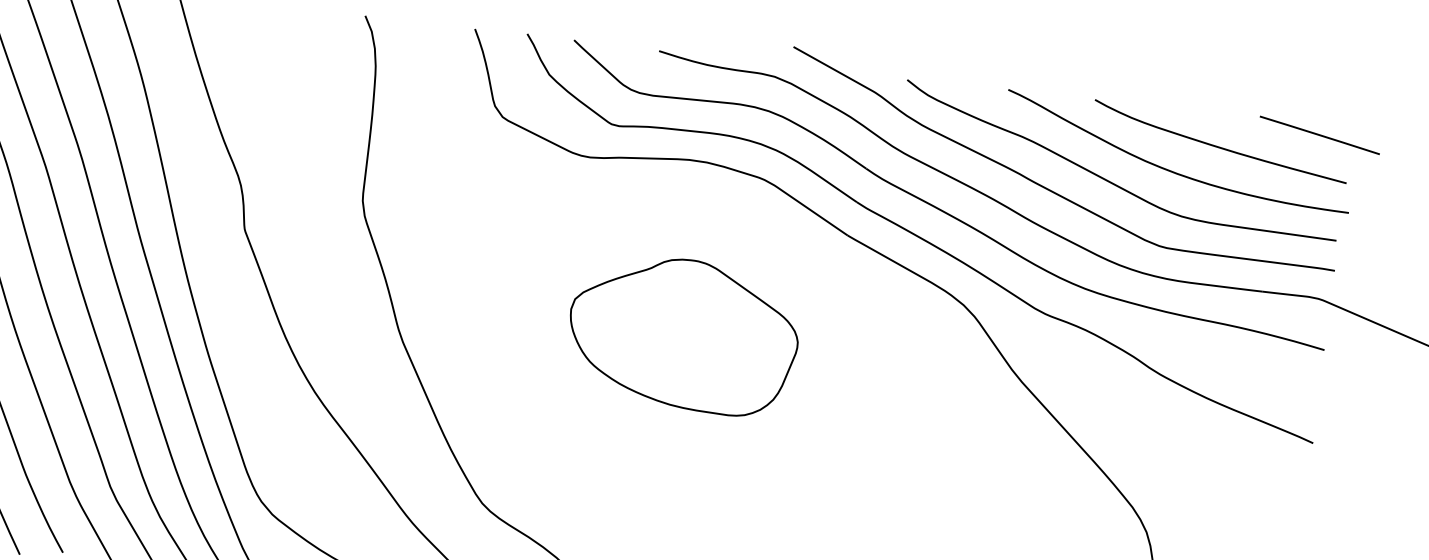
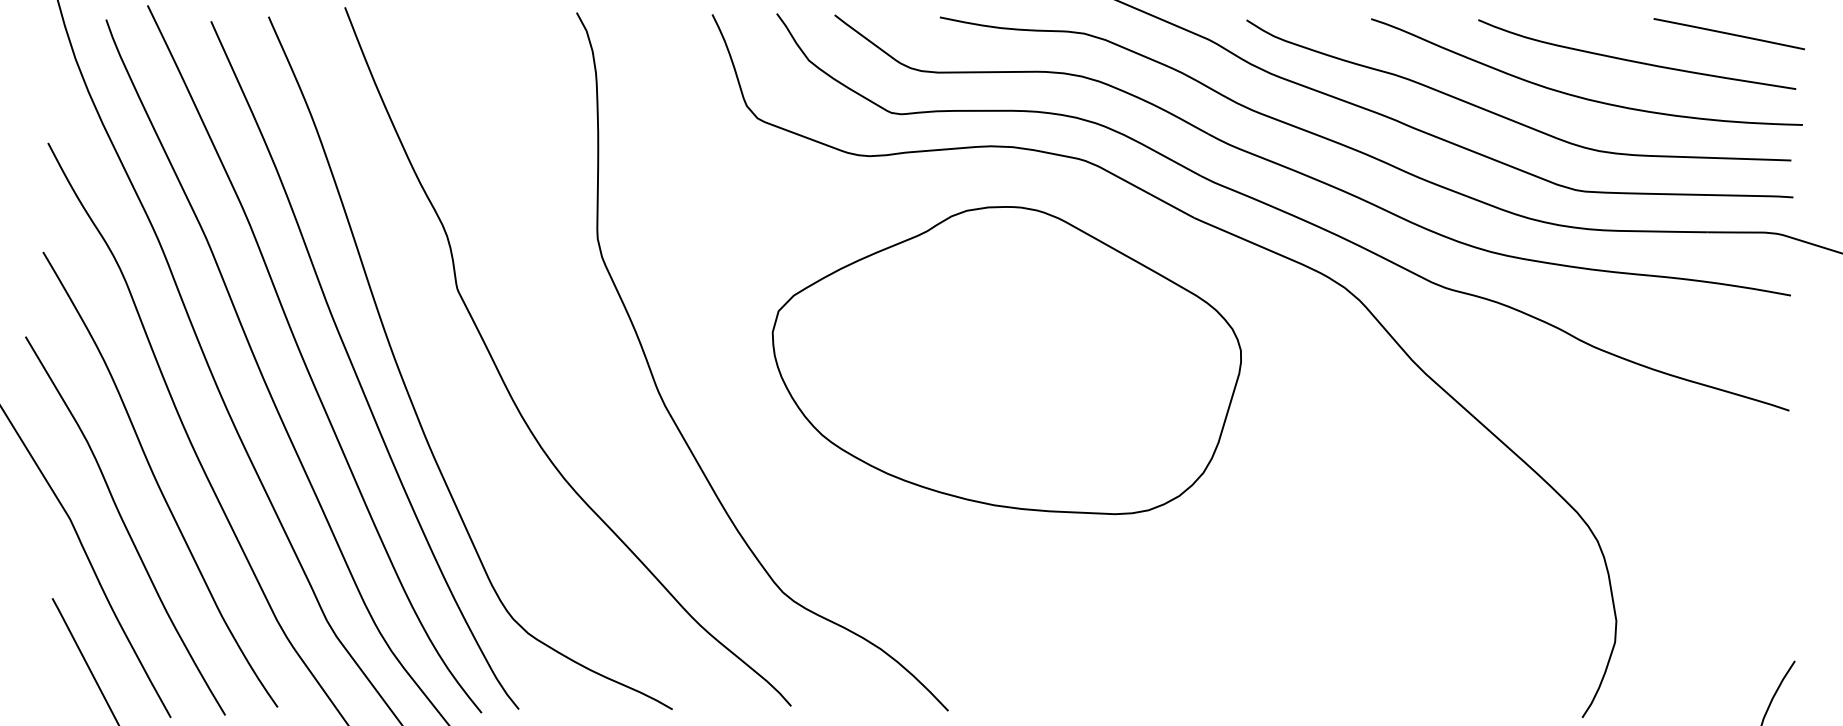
line: (1319, 135) -> (1728, 34), moved
part: (683, 334) -> (1006, 360), size x1.67

